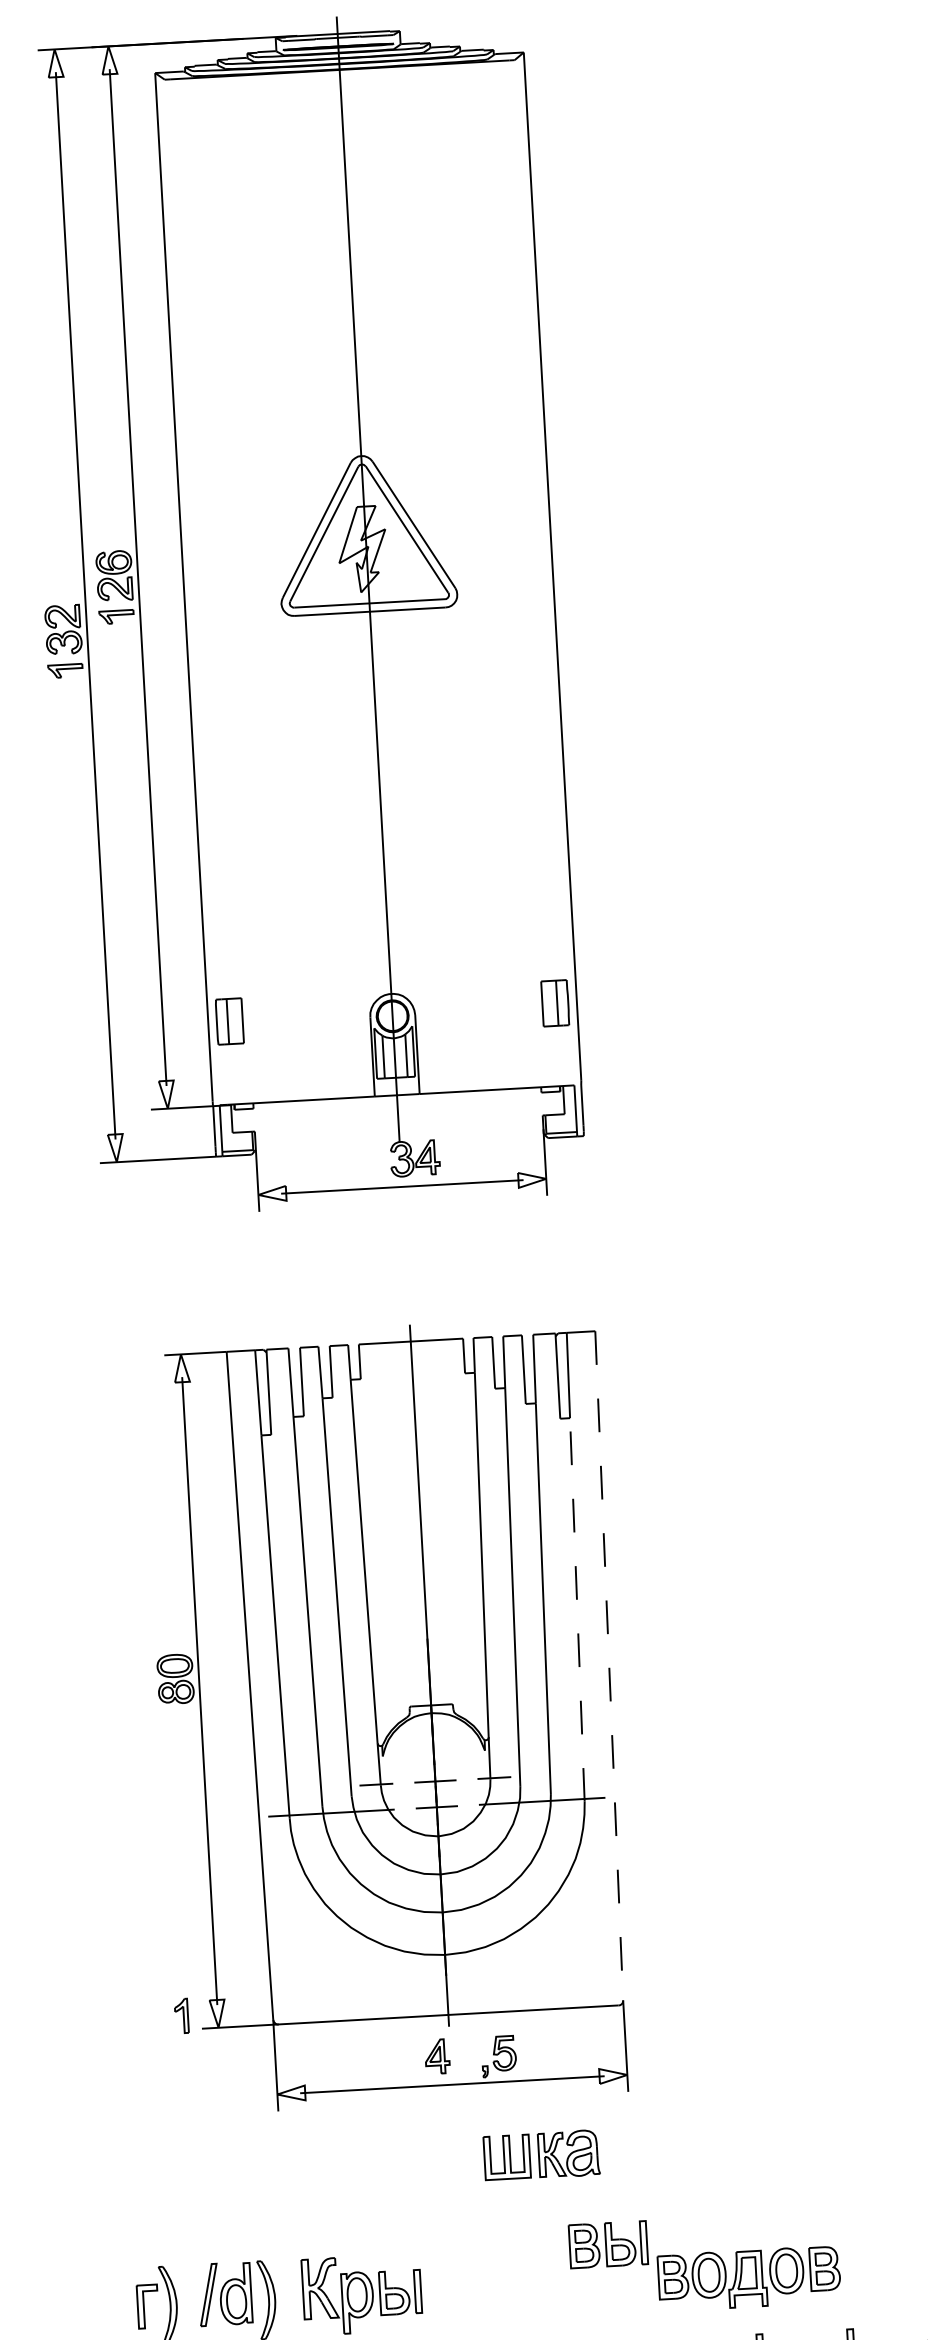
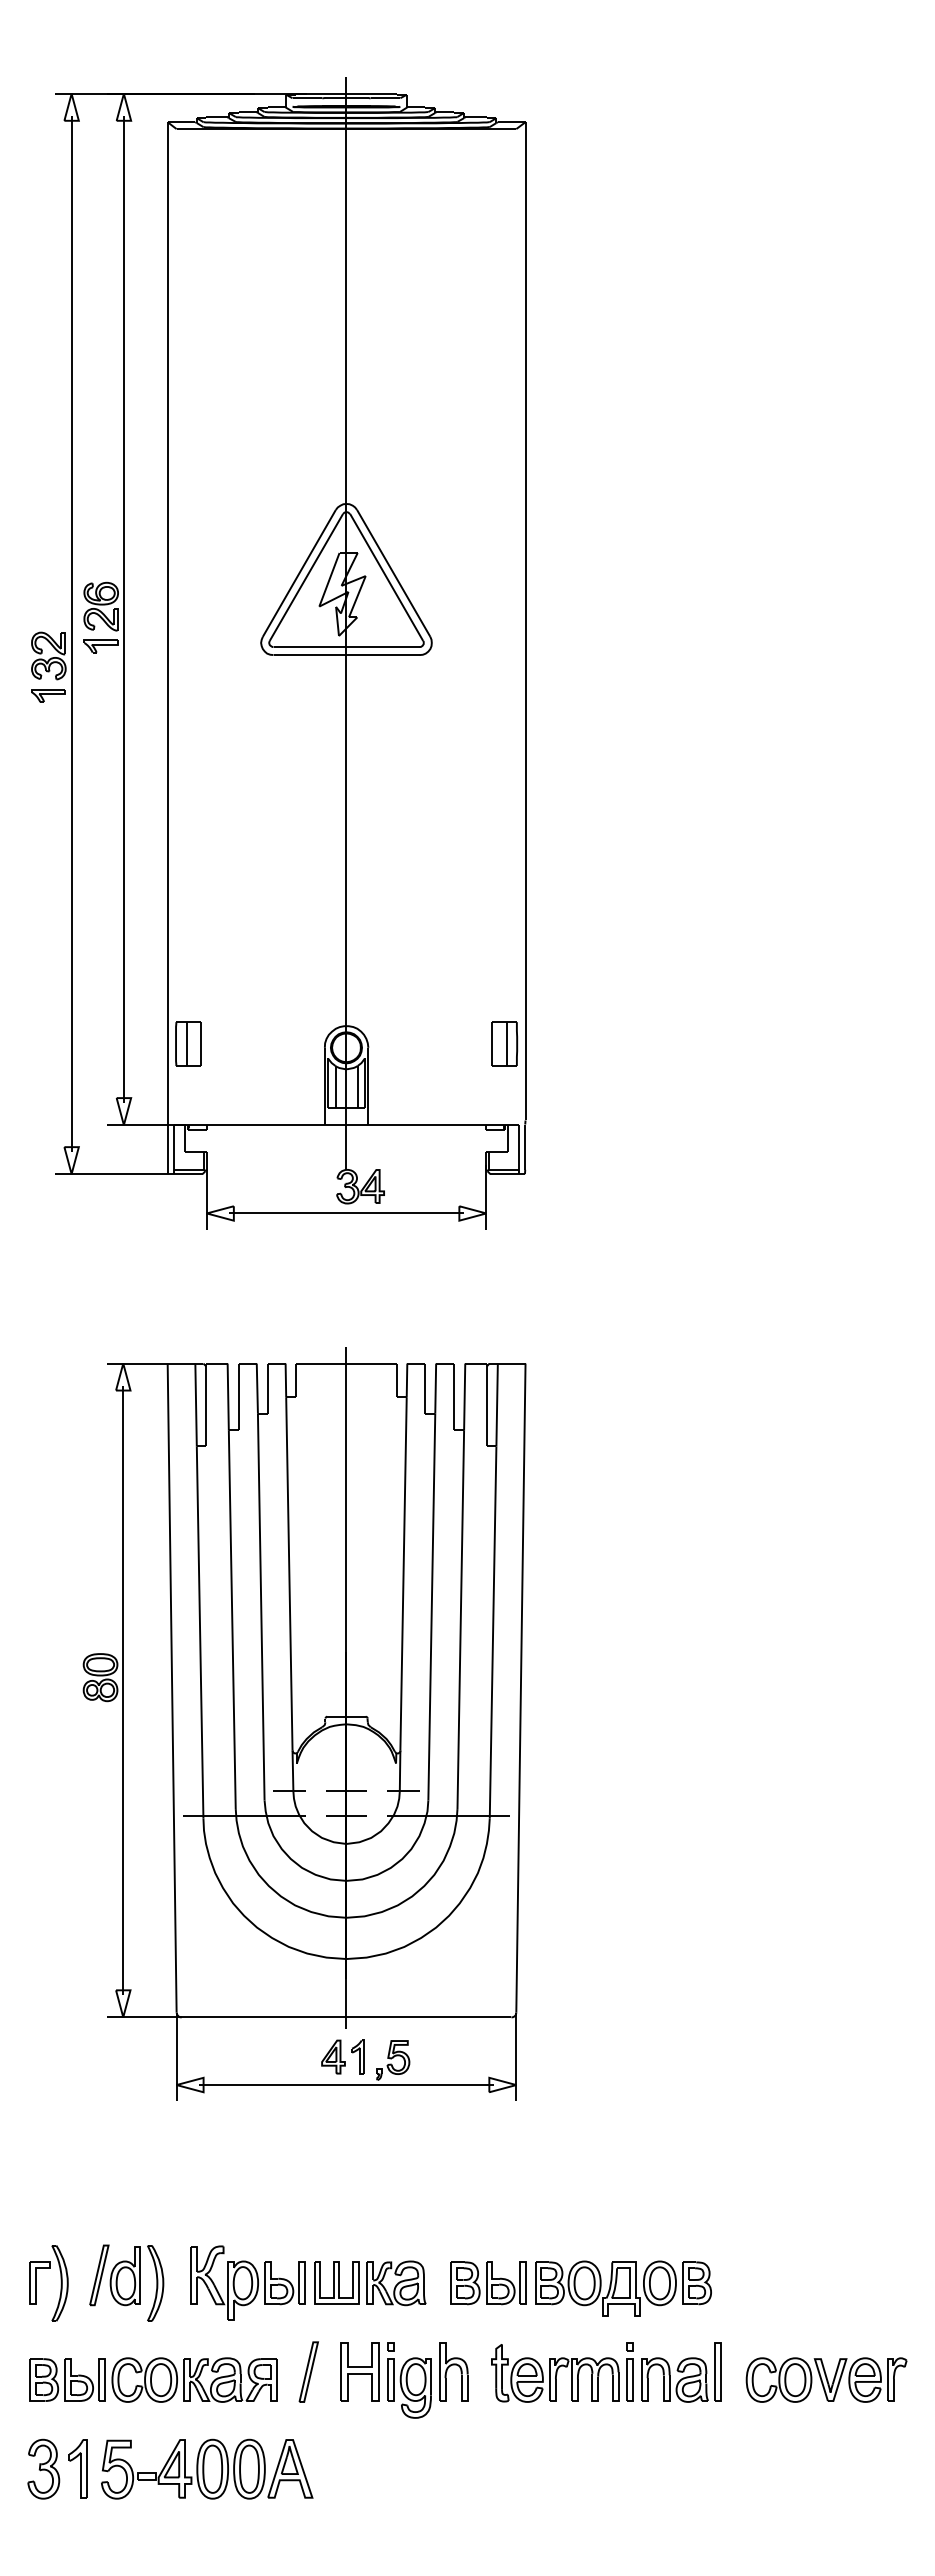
line: (577, 1609) -> (493, 1631), dashed -> solid
line: (608, 1666) -> (520, 1688), dashed -> solid
part: (180, 2015) -> (357, 2056), moved
part: (542, 2155) -> (370, 2283), moved
part: (608, 2244) -> (488, 2283), moved

